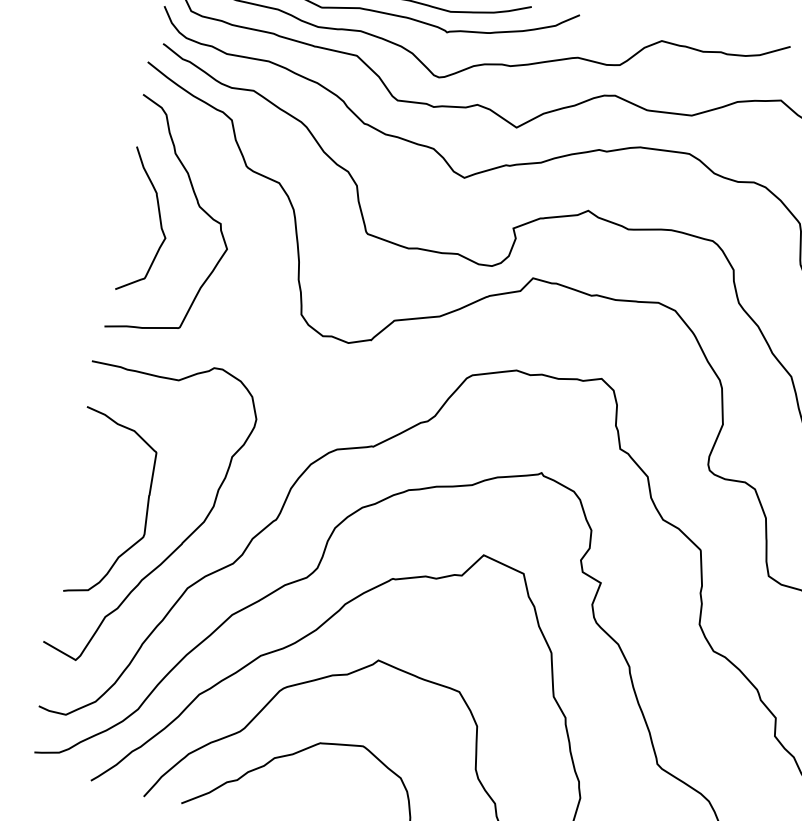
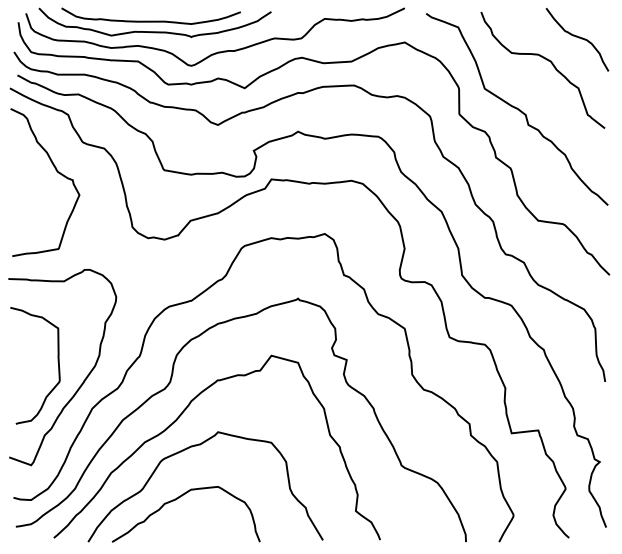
curve: (158, 218) -> (33, 183), removed

